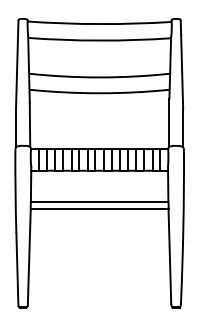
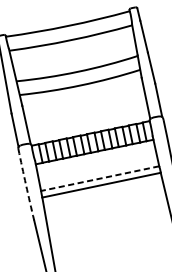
arc: (15, 191) -> (26, 185), solid -> dashed
line: (99, 201) -> (100, 178), solid -> dashed

